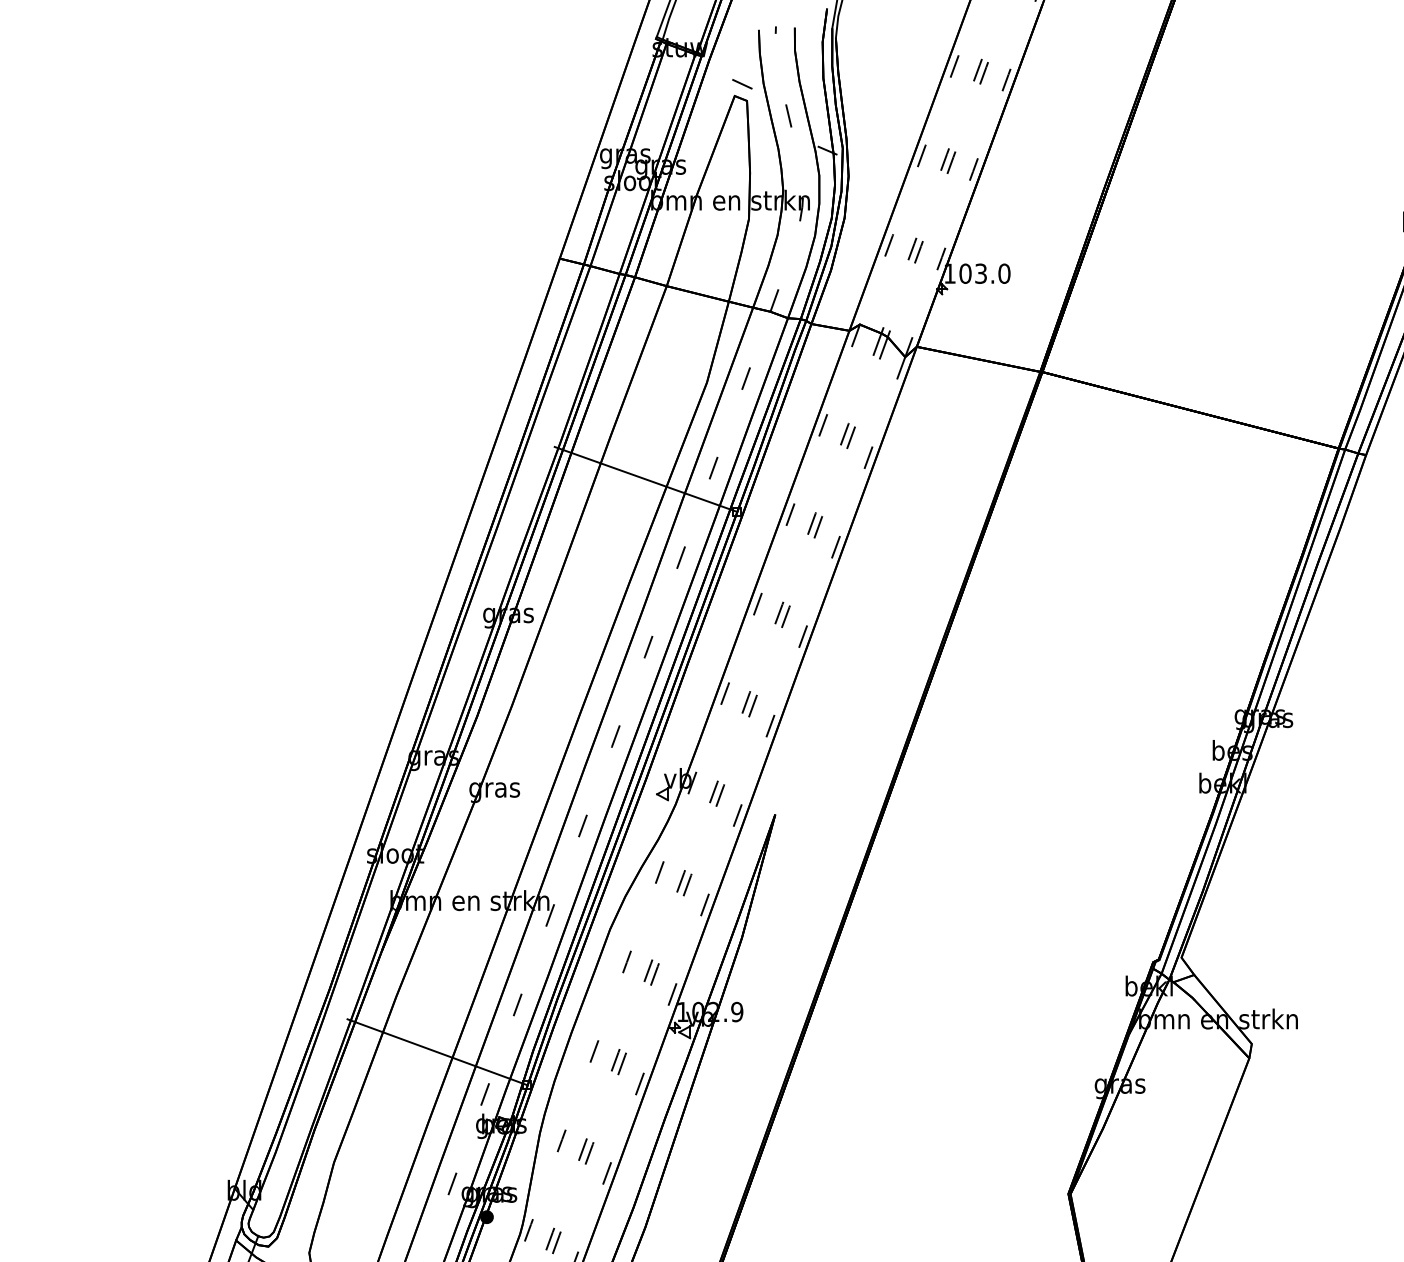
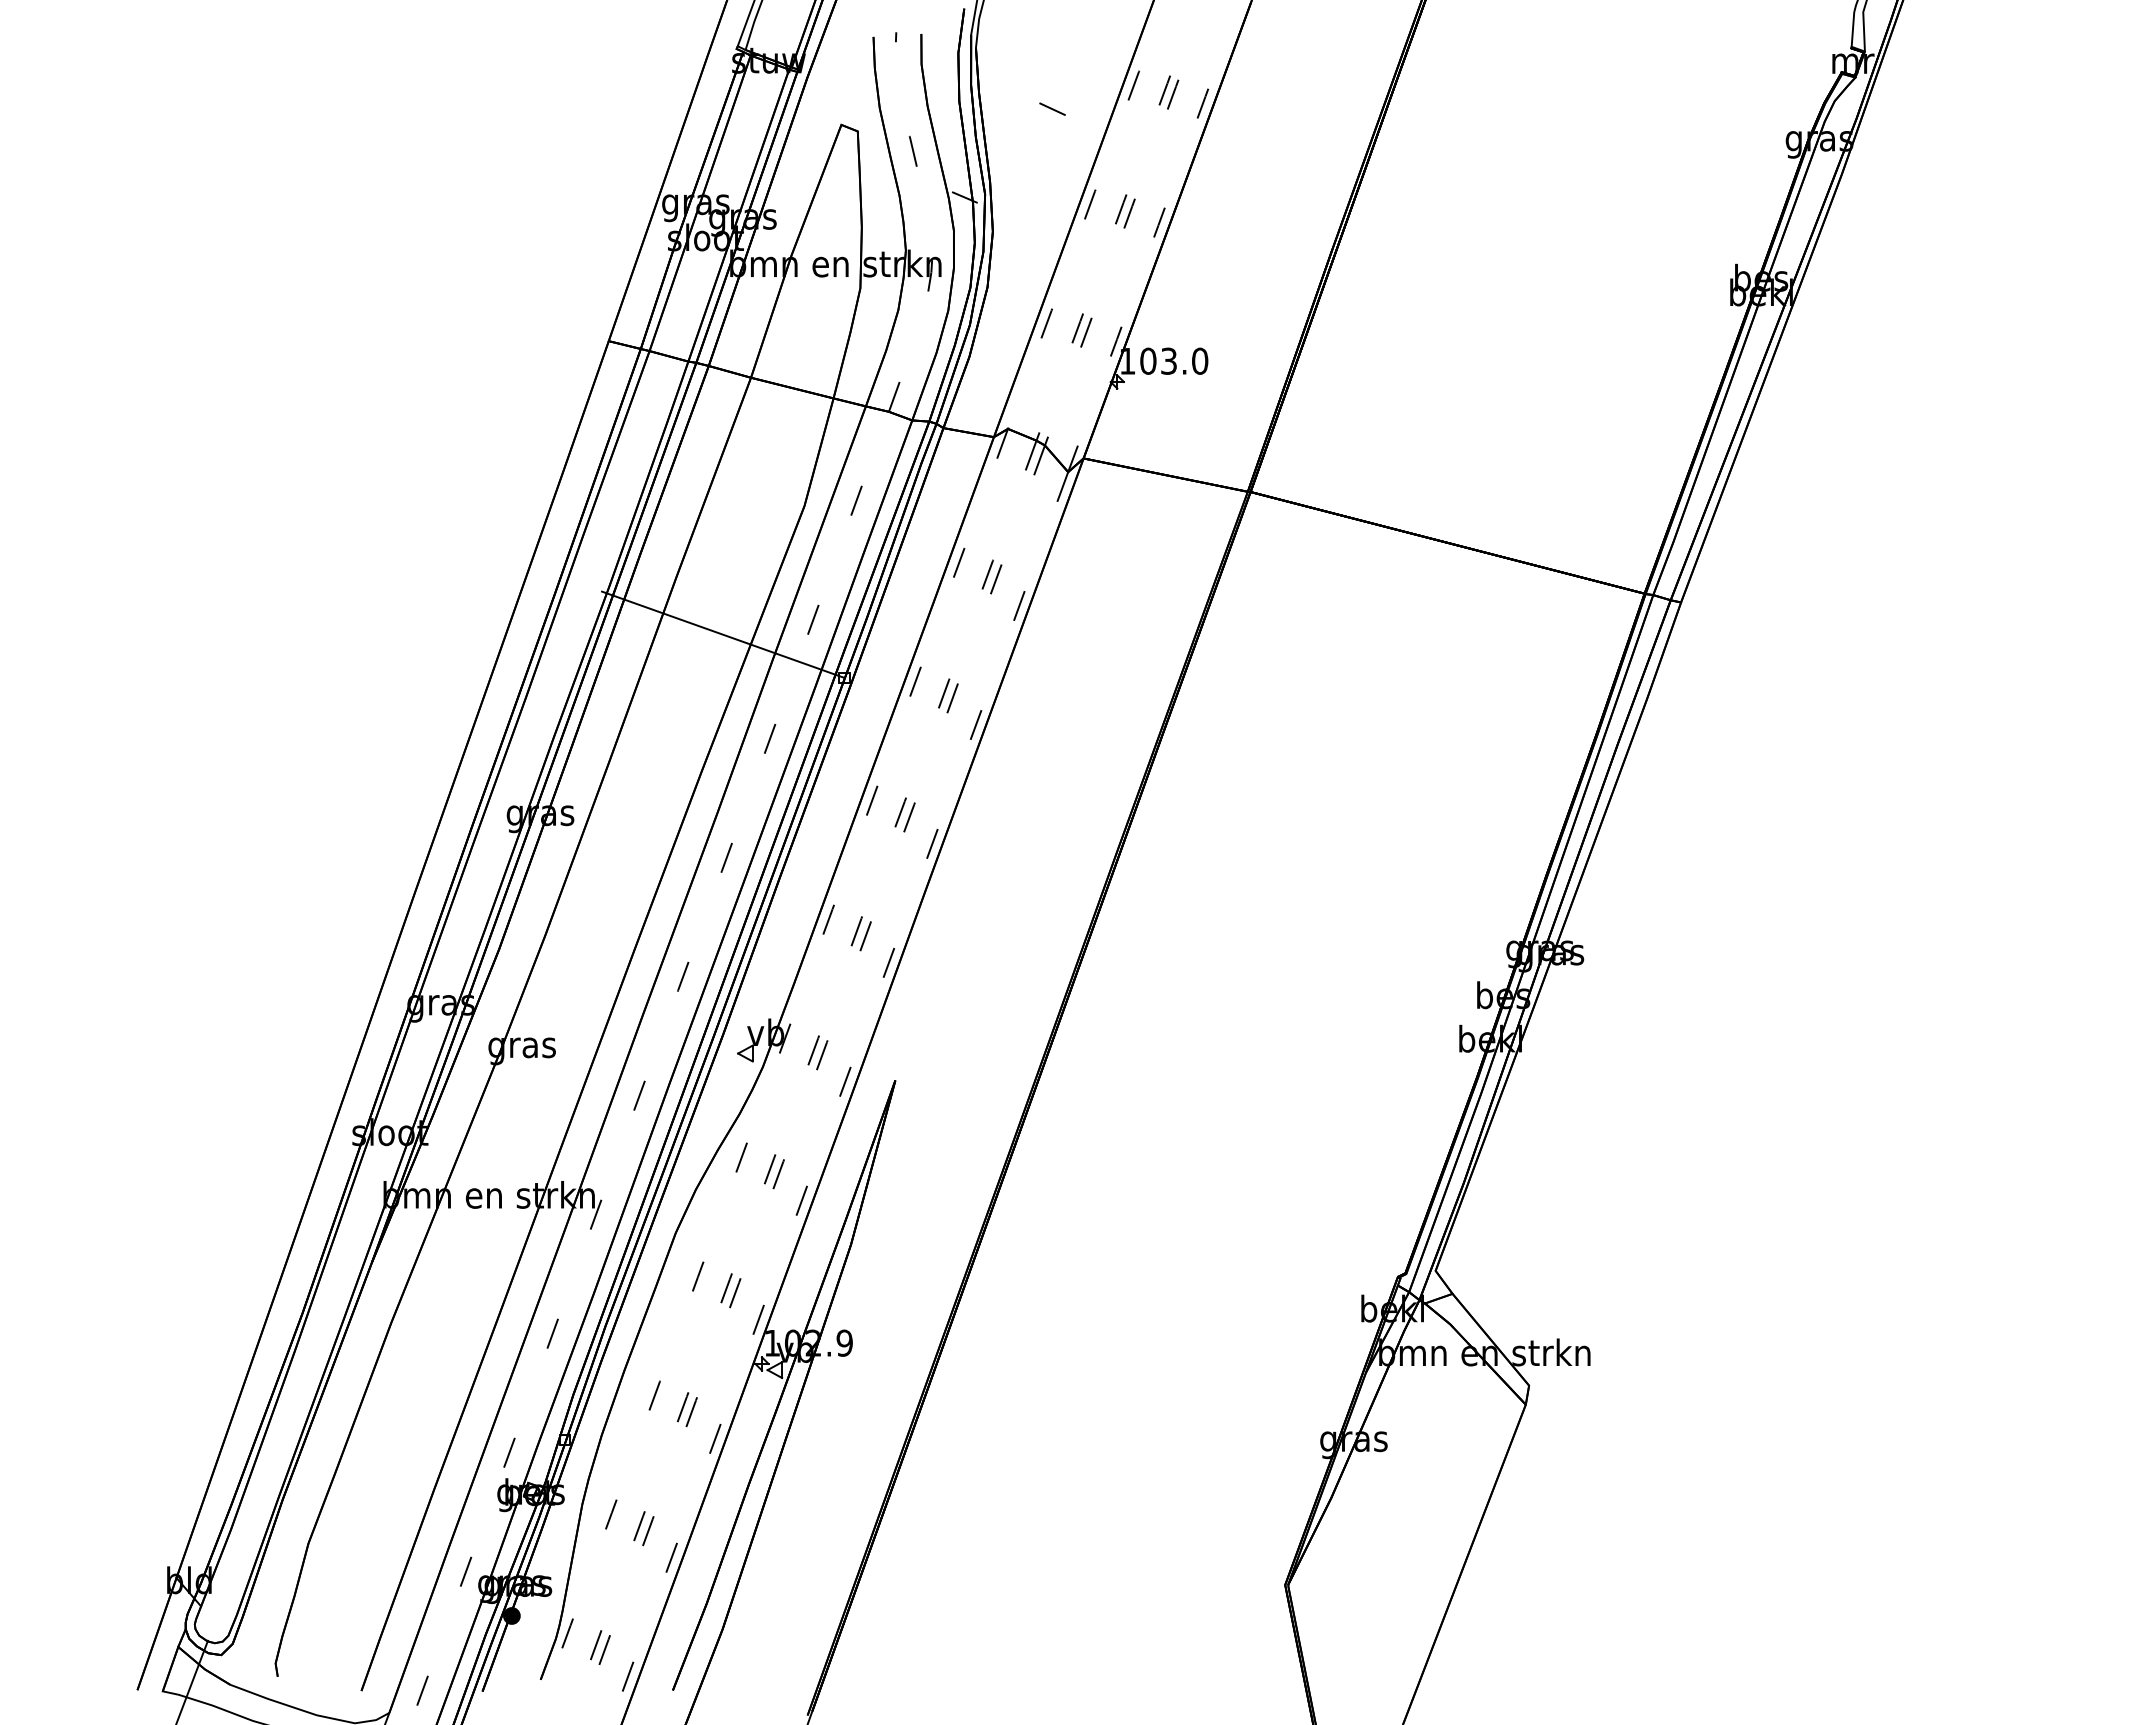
line: (742, 83) -> (1052, 108), moved
line: (437, 1052) -> (445, 1396), removed

